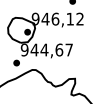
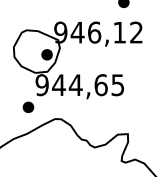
text: (68, 49) -> (116, 84), 944,67 -> 944,65

